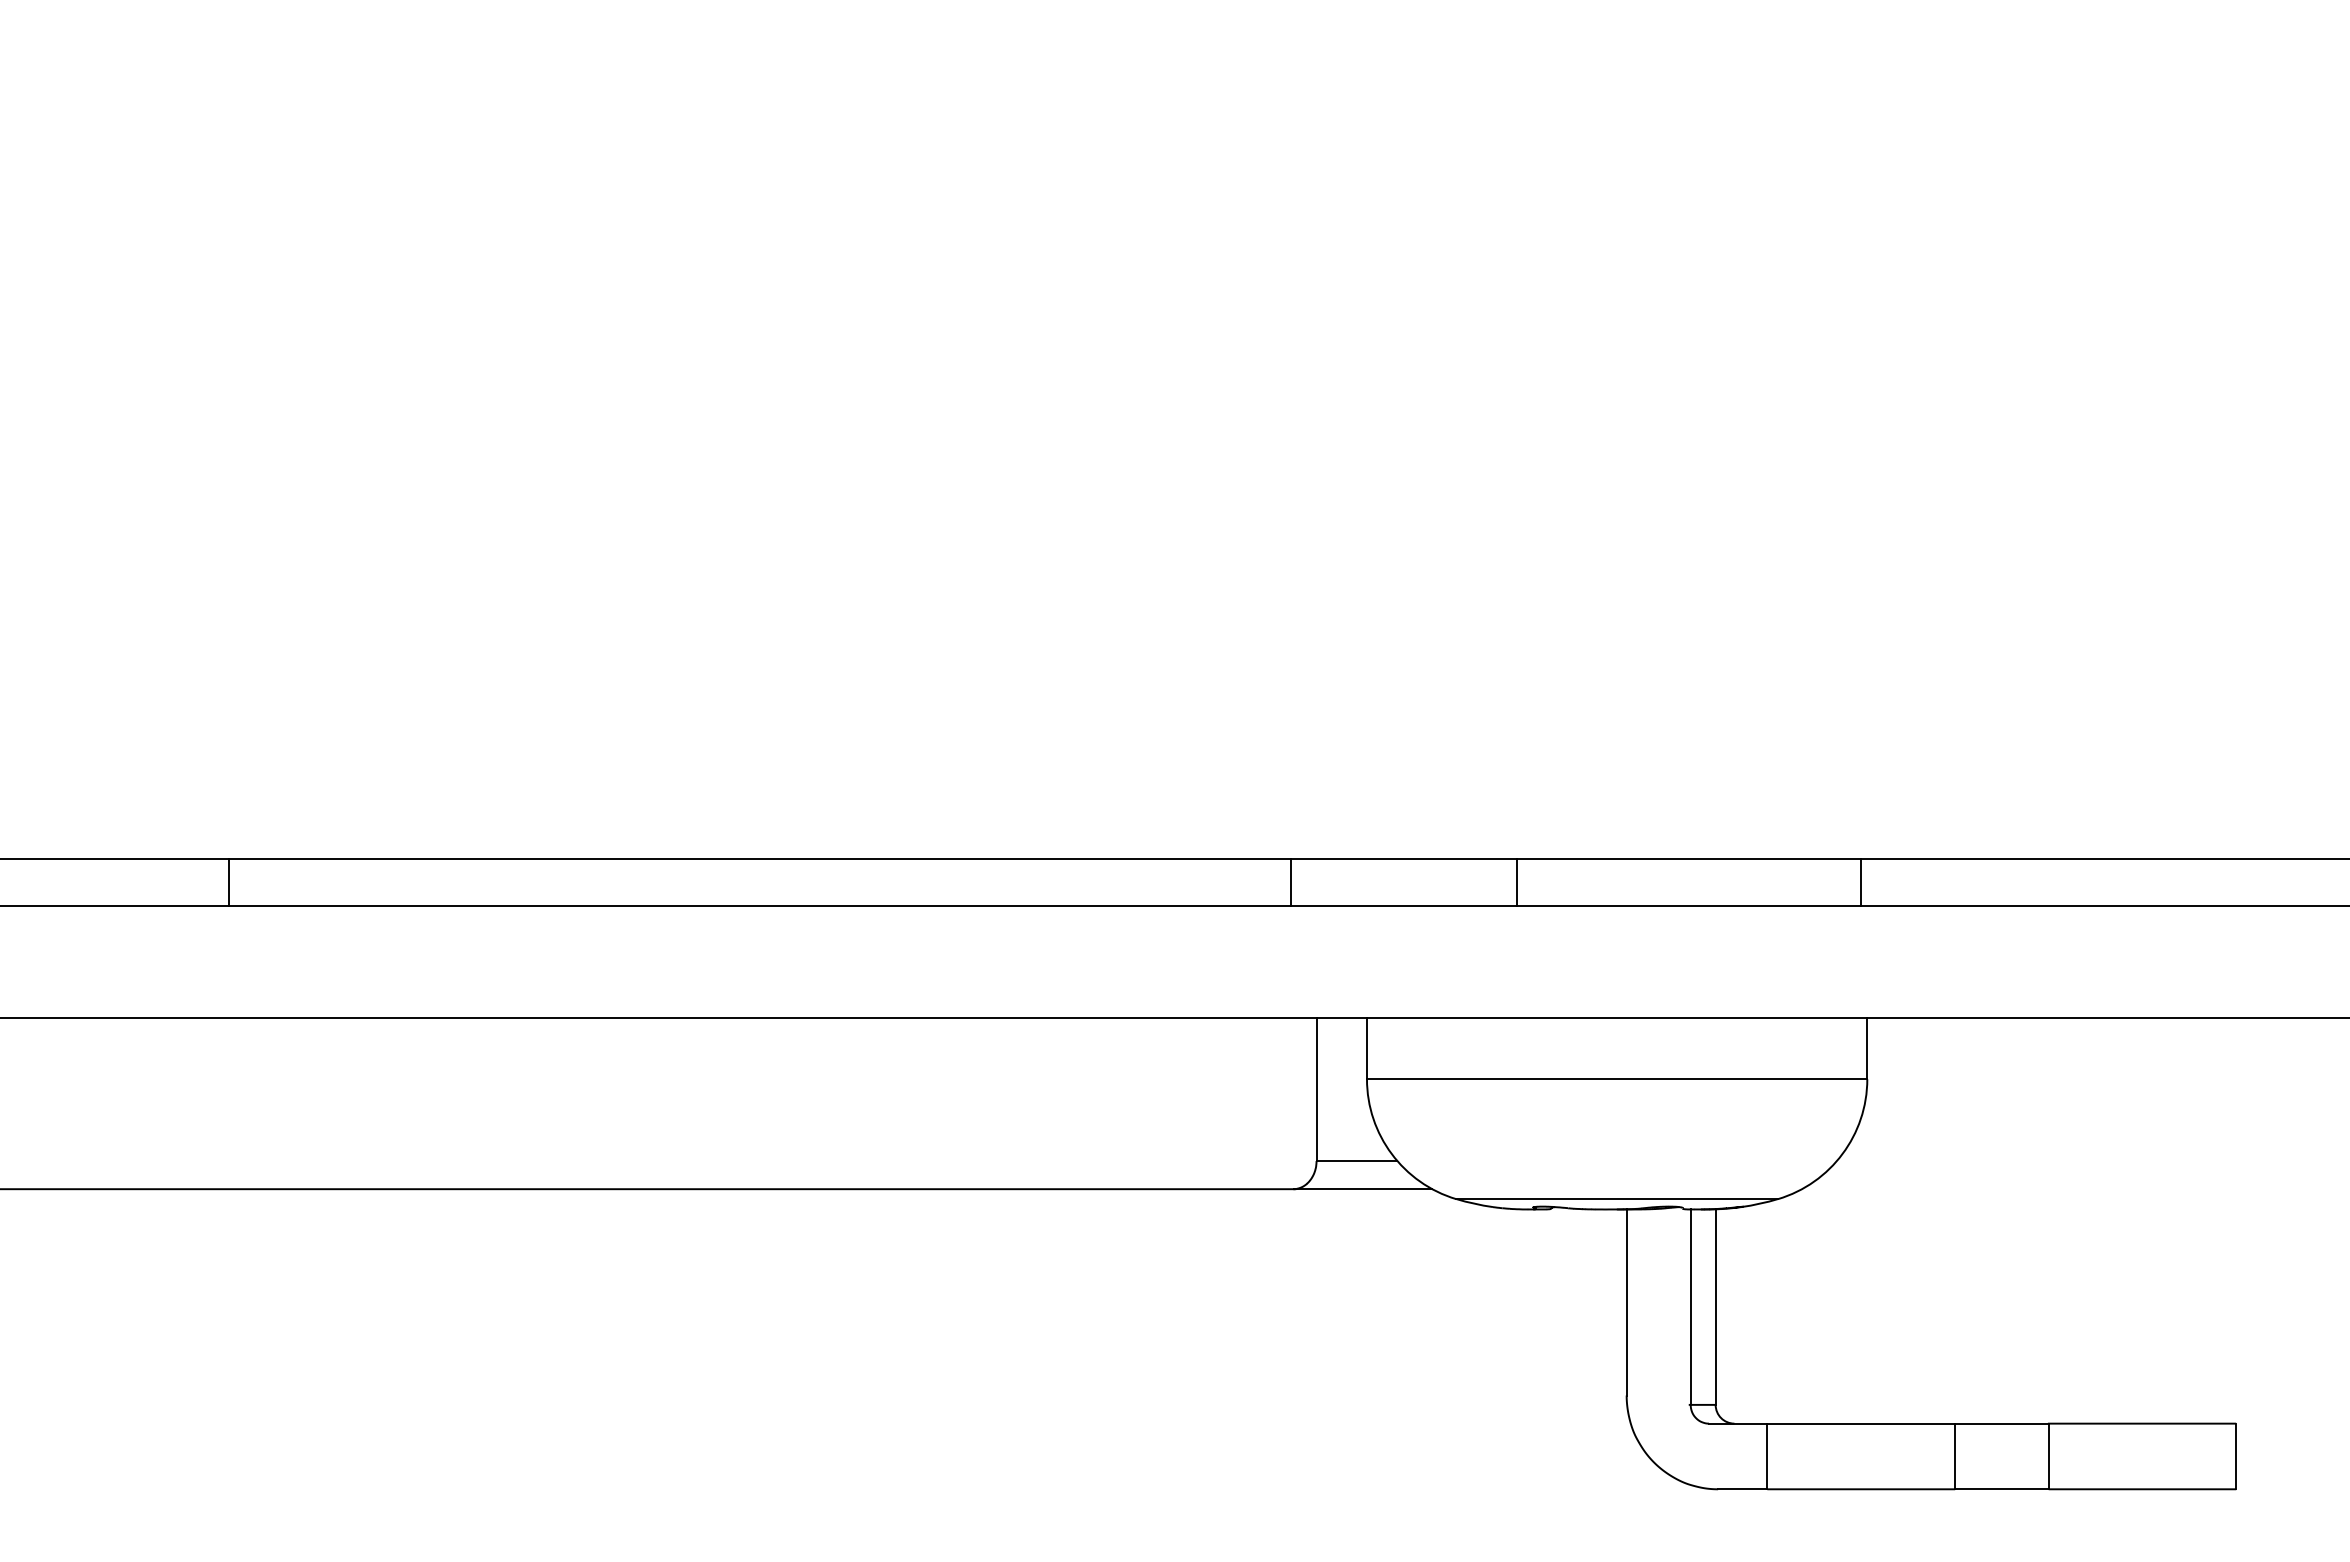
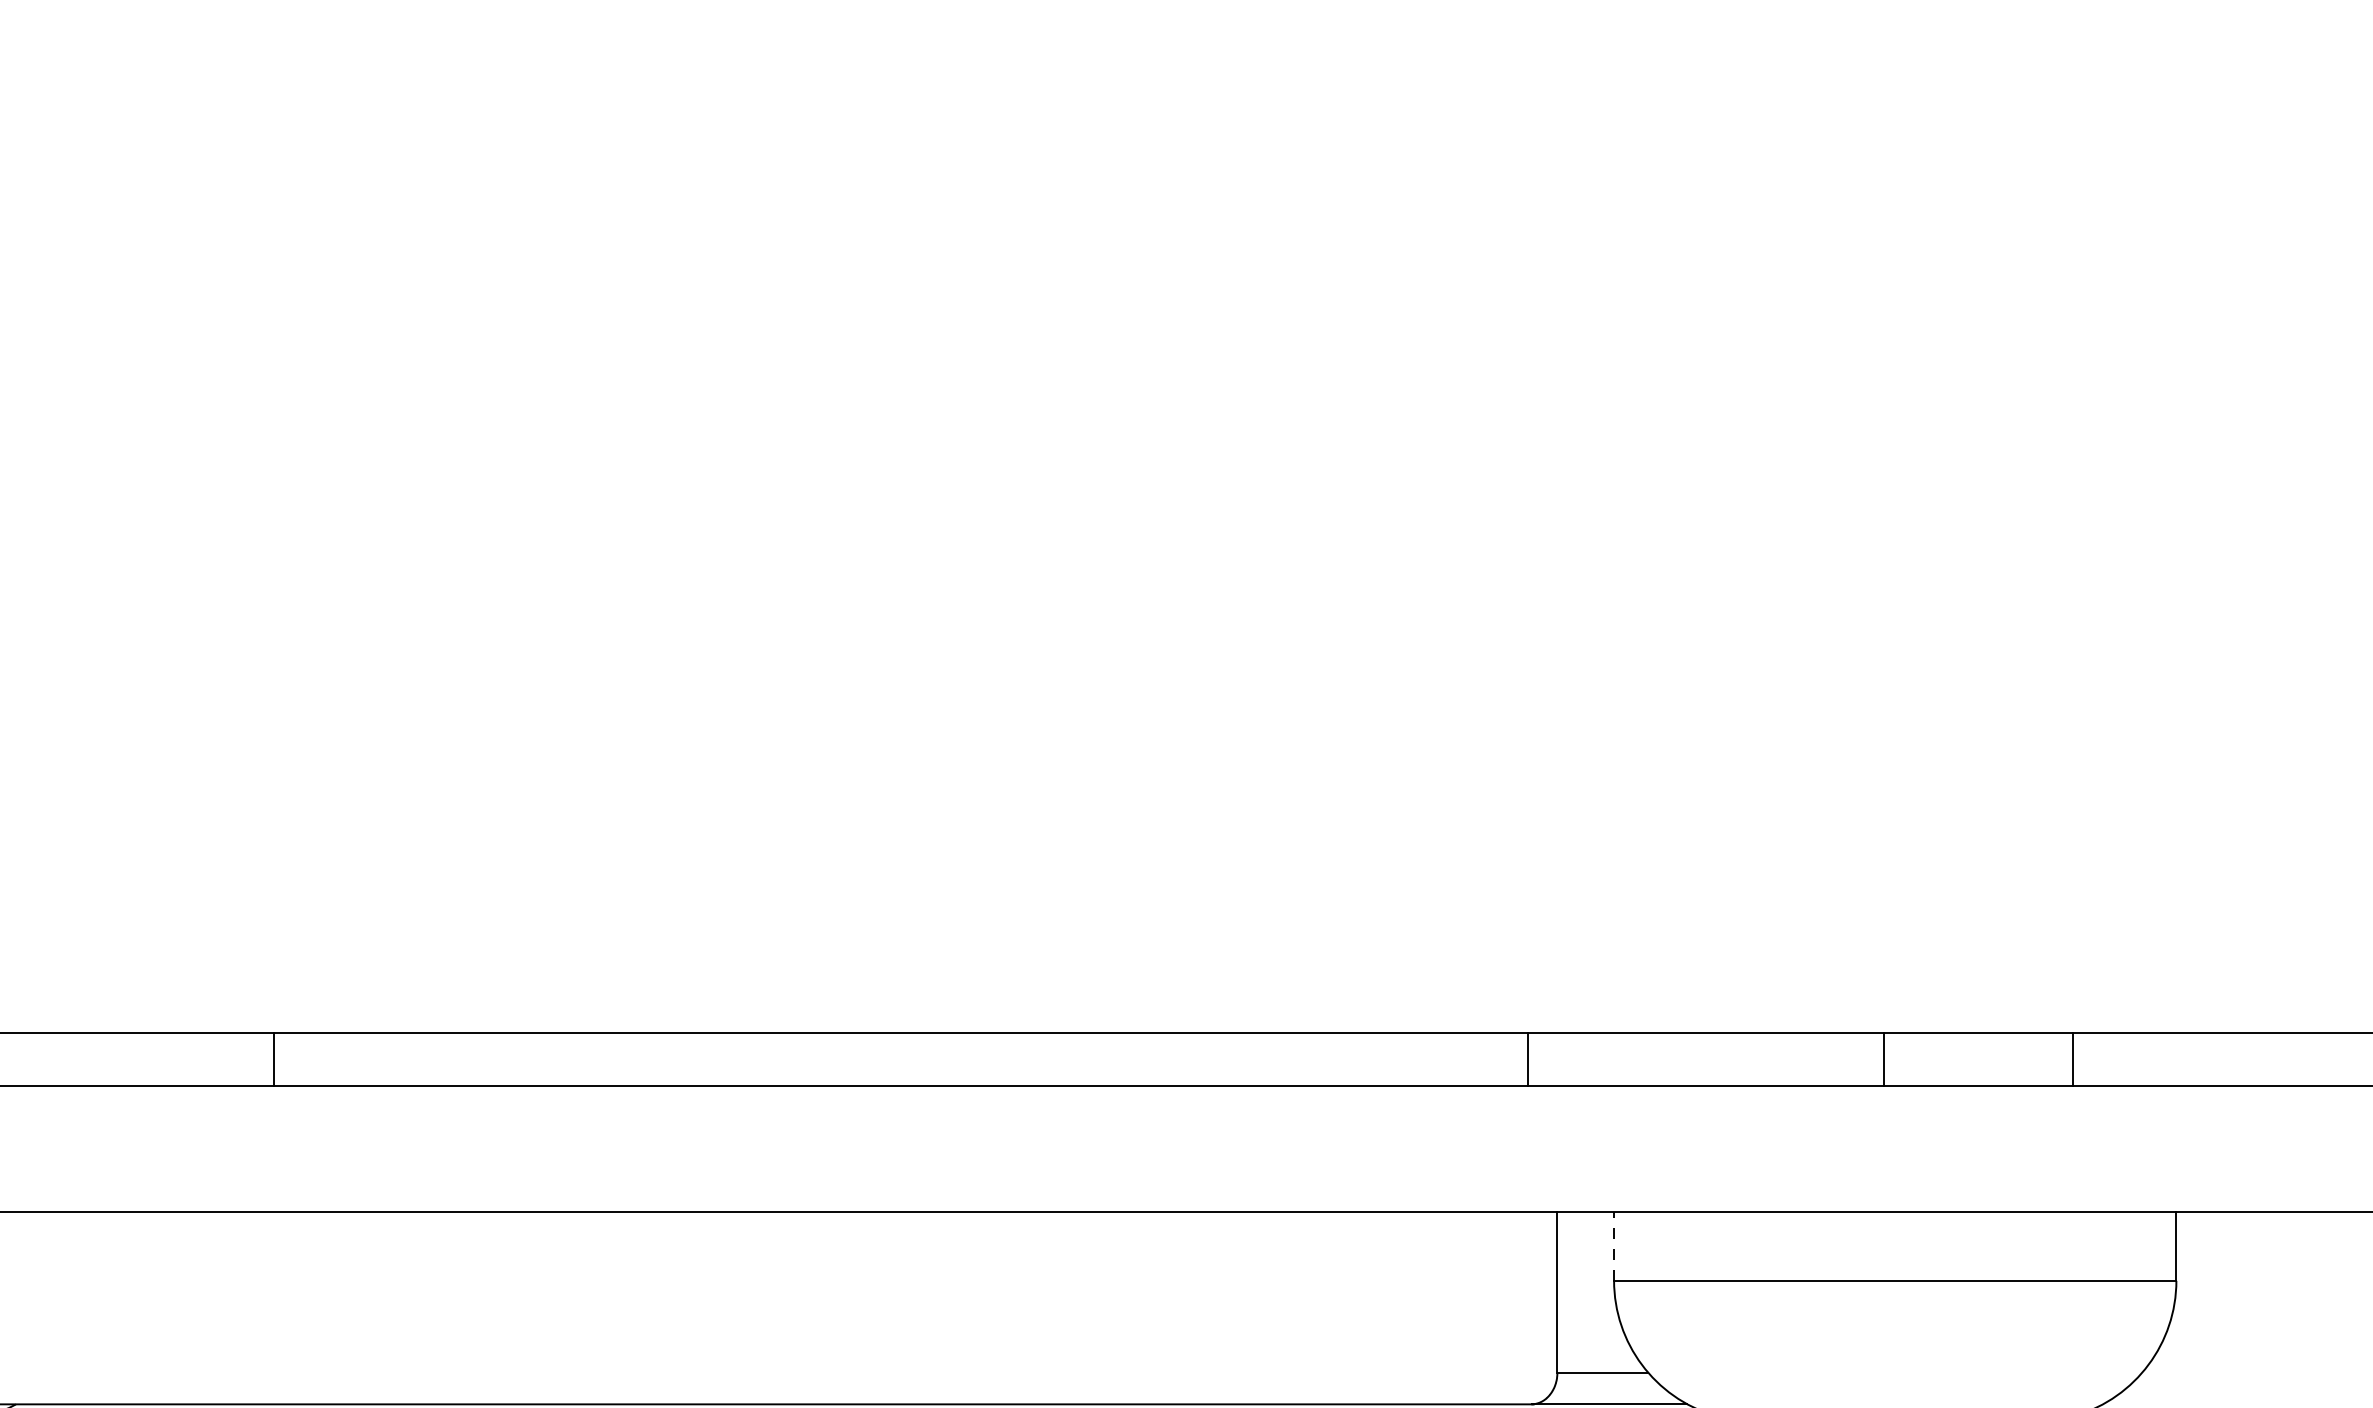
line: (229, 881) -> (273, 1058), moved
line: (1516, 881) -> (1884, 1058), moved
line: (1861, 881) -> (2073, 1058), moved
line: (1367, 1048) -> (1614, 1246), solid -> dashed

